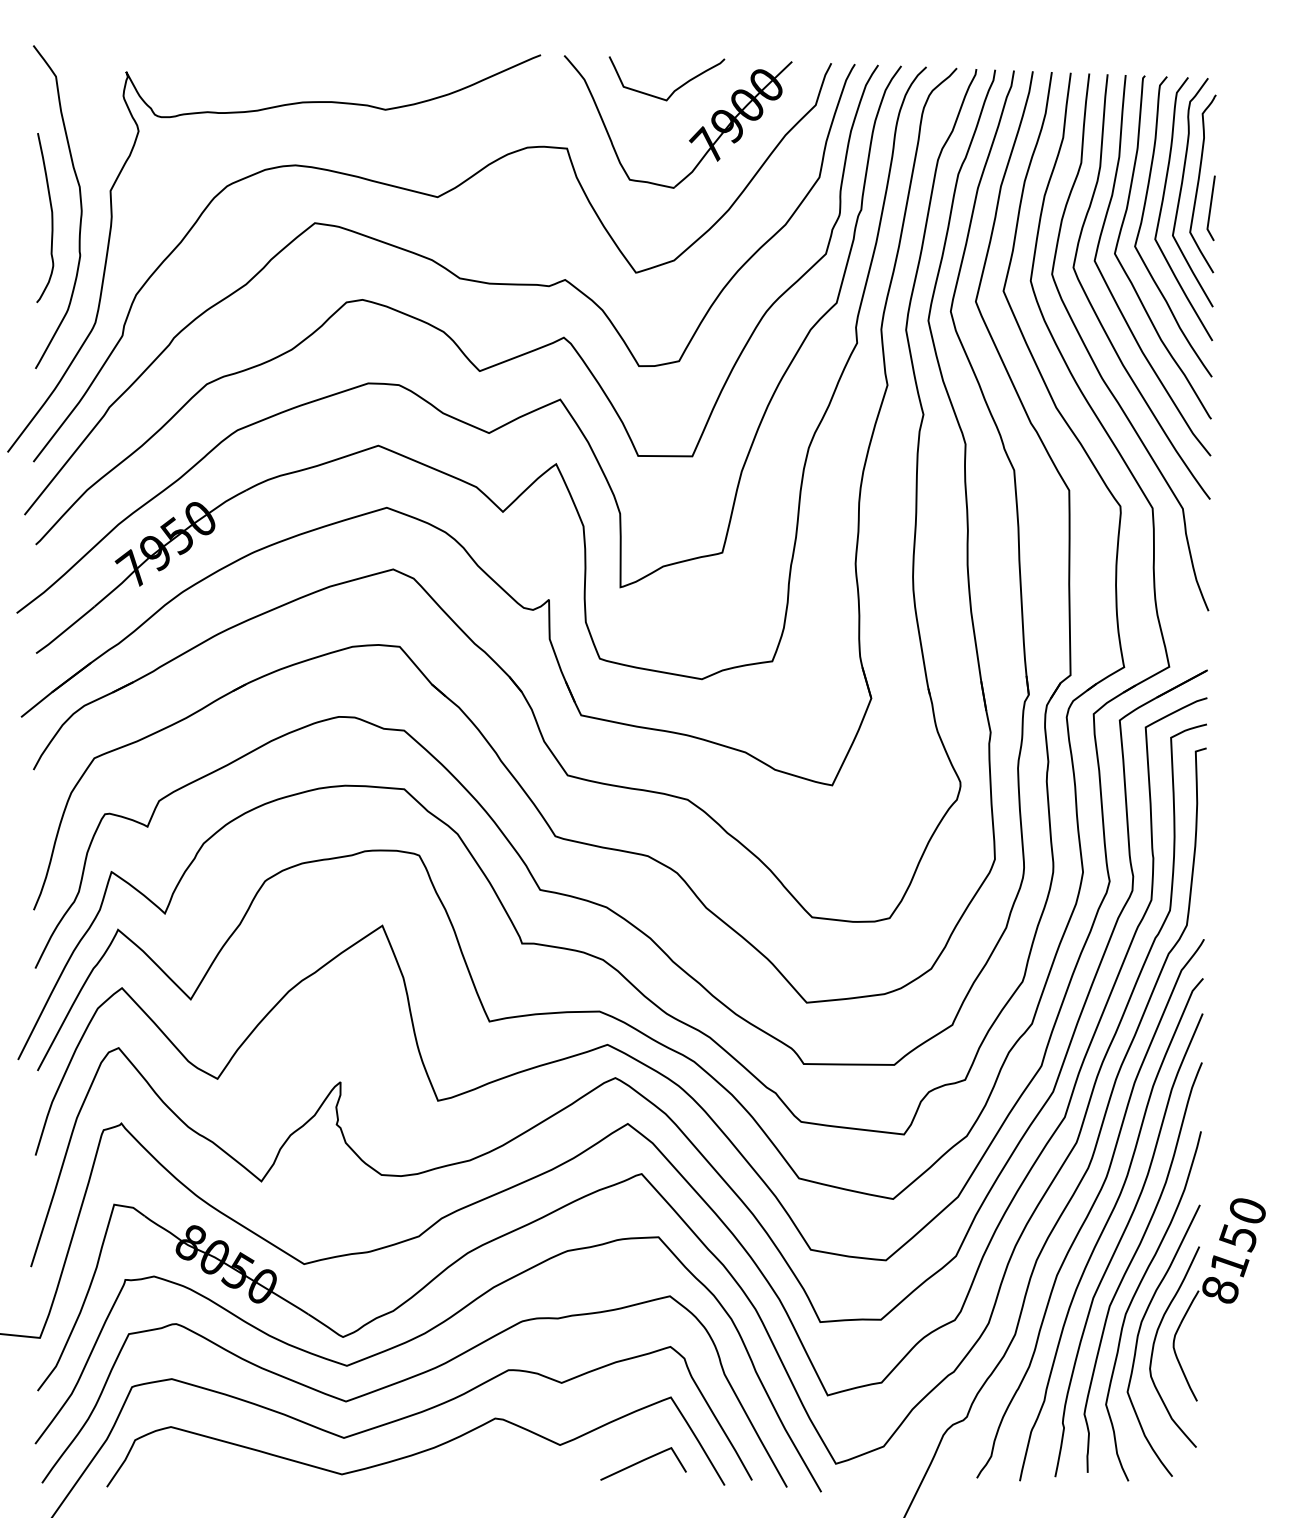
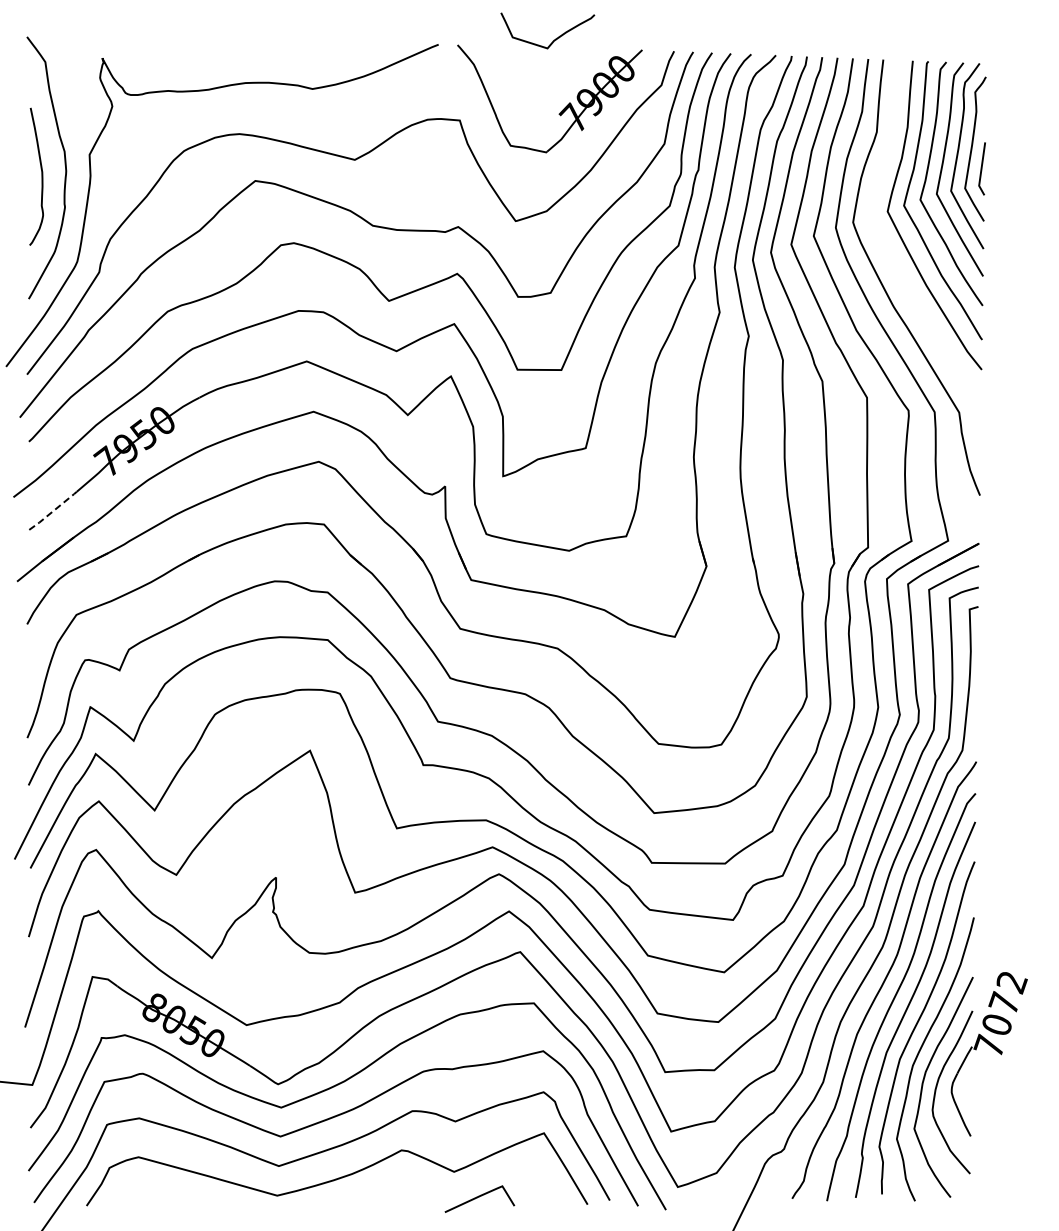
curve: (676, 88) -> (555, 38), moved
curve: (1098, 315) -> (890, 255), removed
line: (66, 629) -> (53, 510), solid -> dashed
text: (1233, 1251) -> (1000, 1014), 8150 -> 7072
curve: (643, 1461) -> (479, 1197), moved

